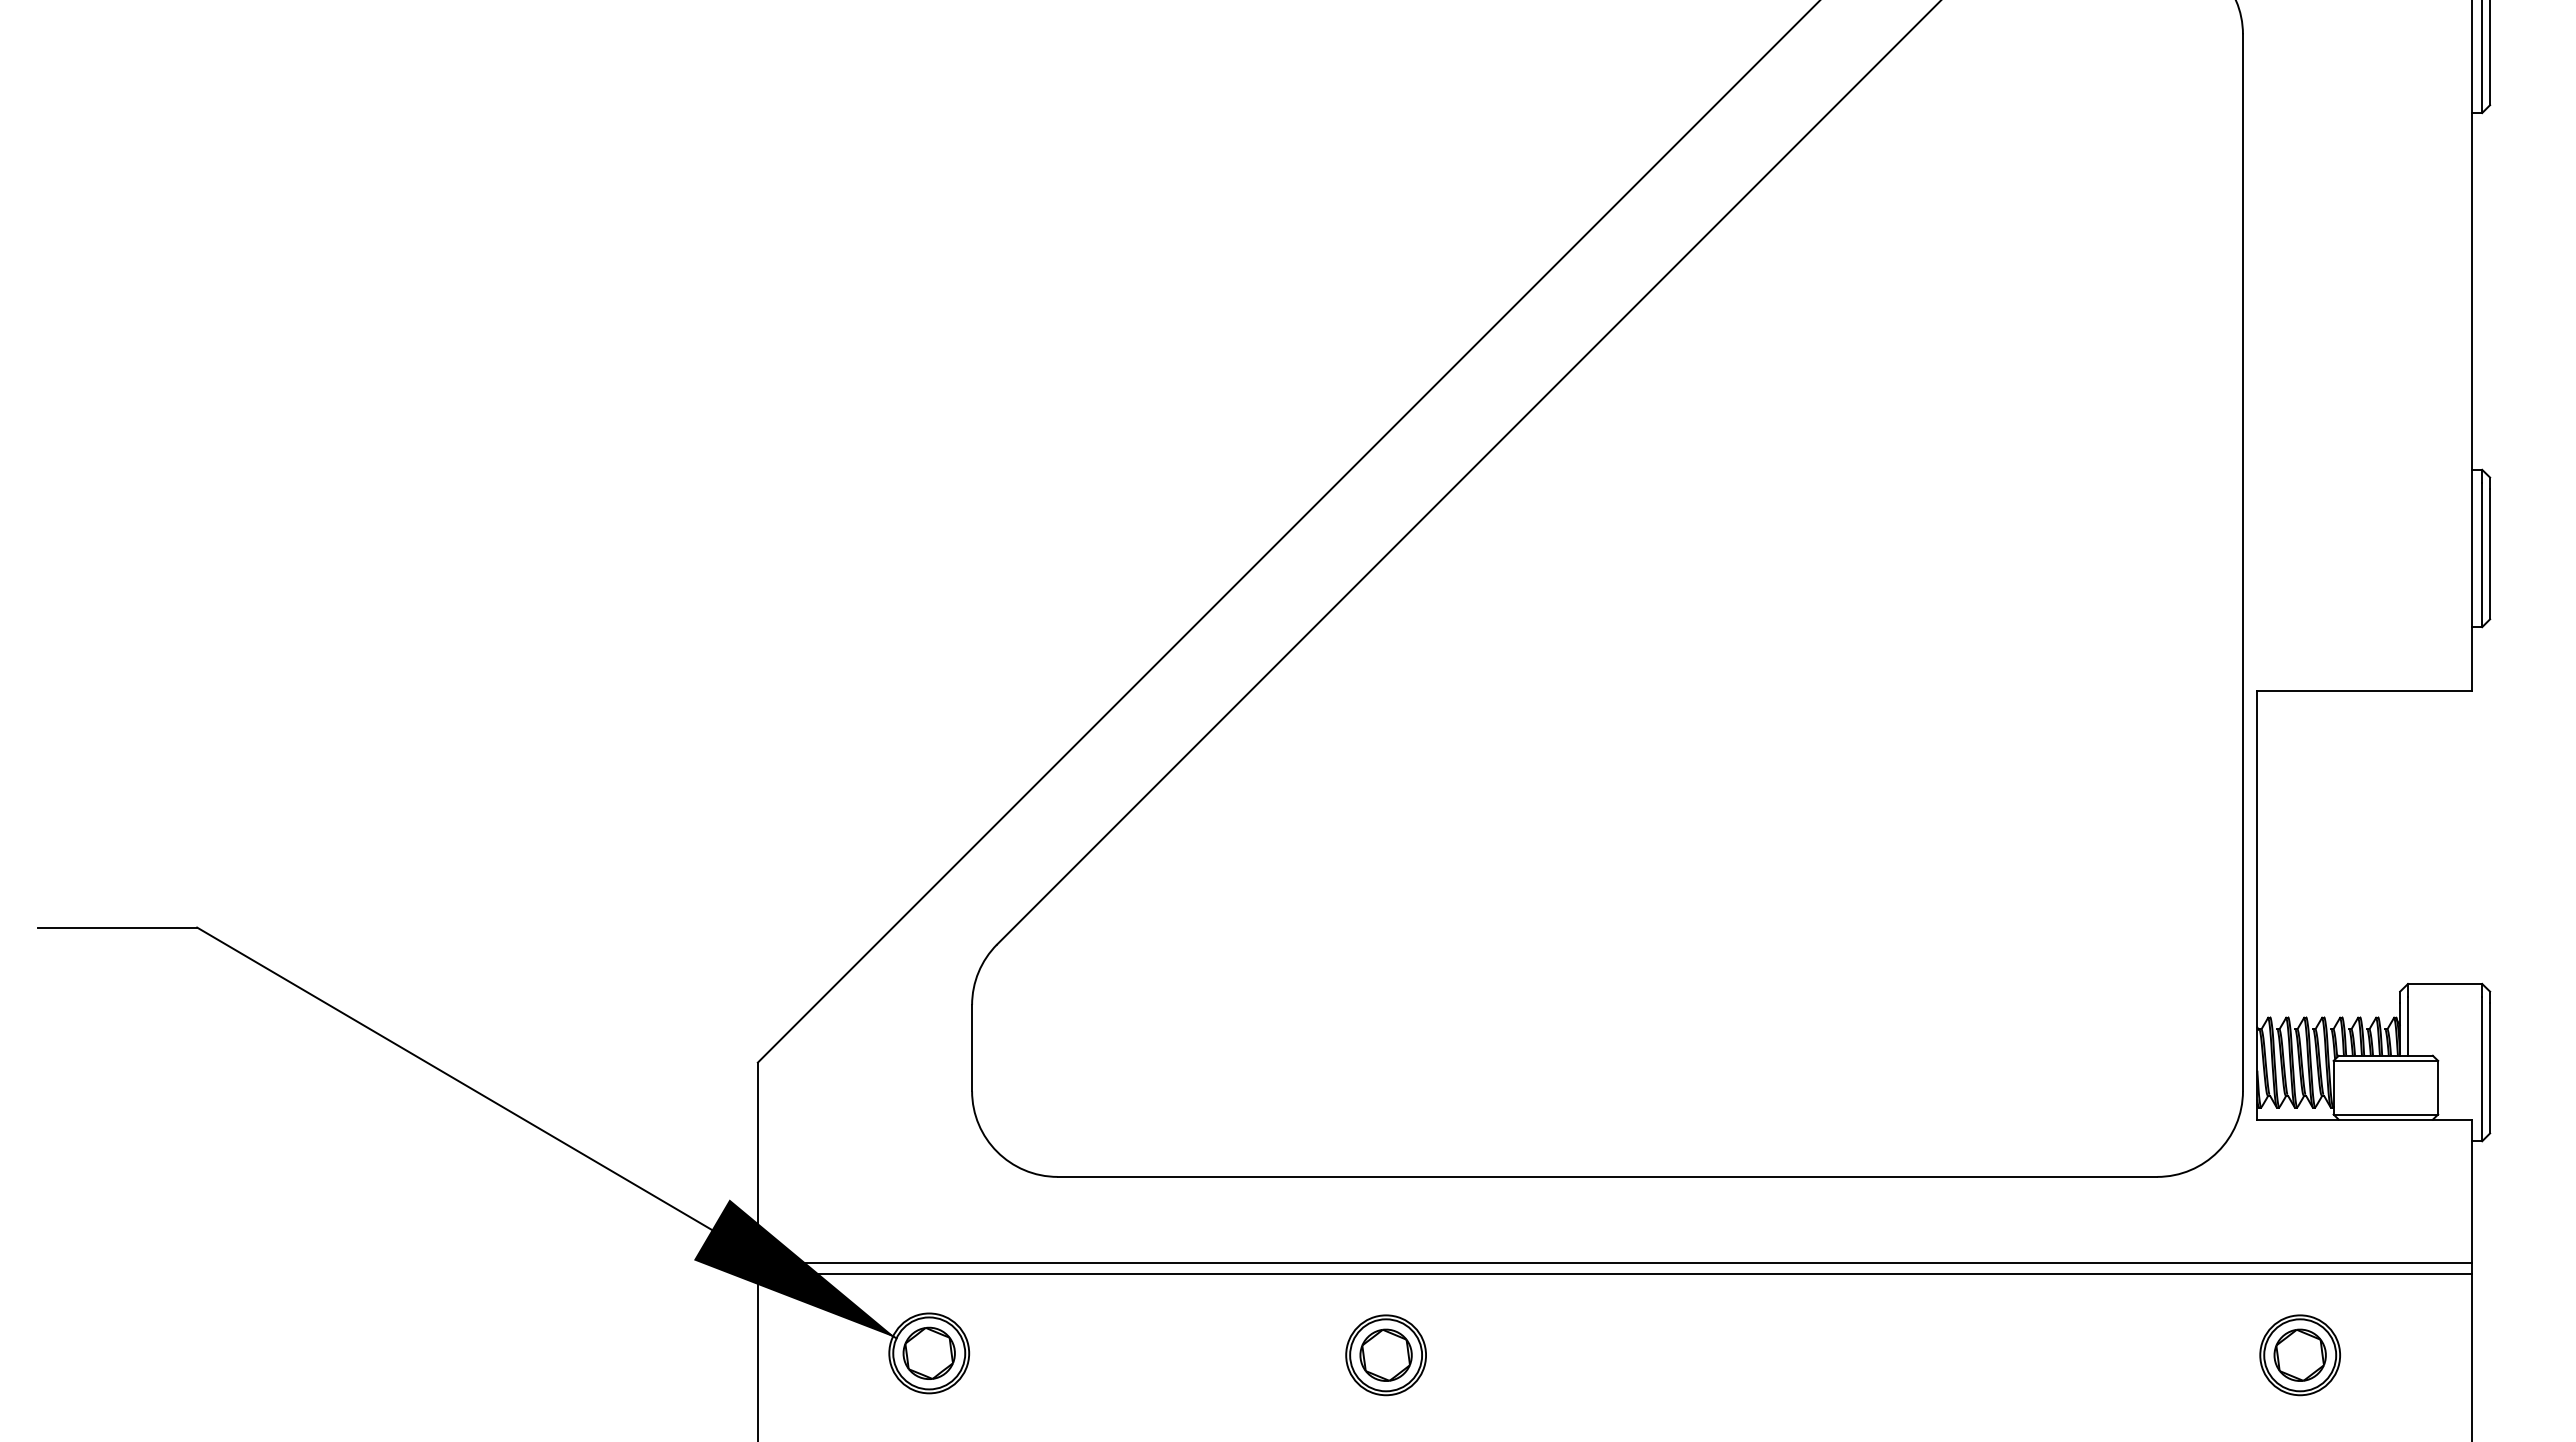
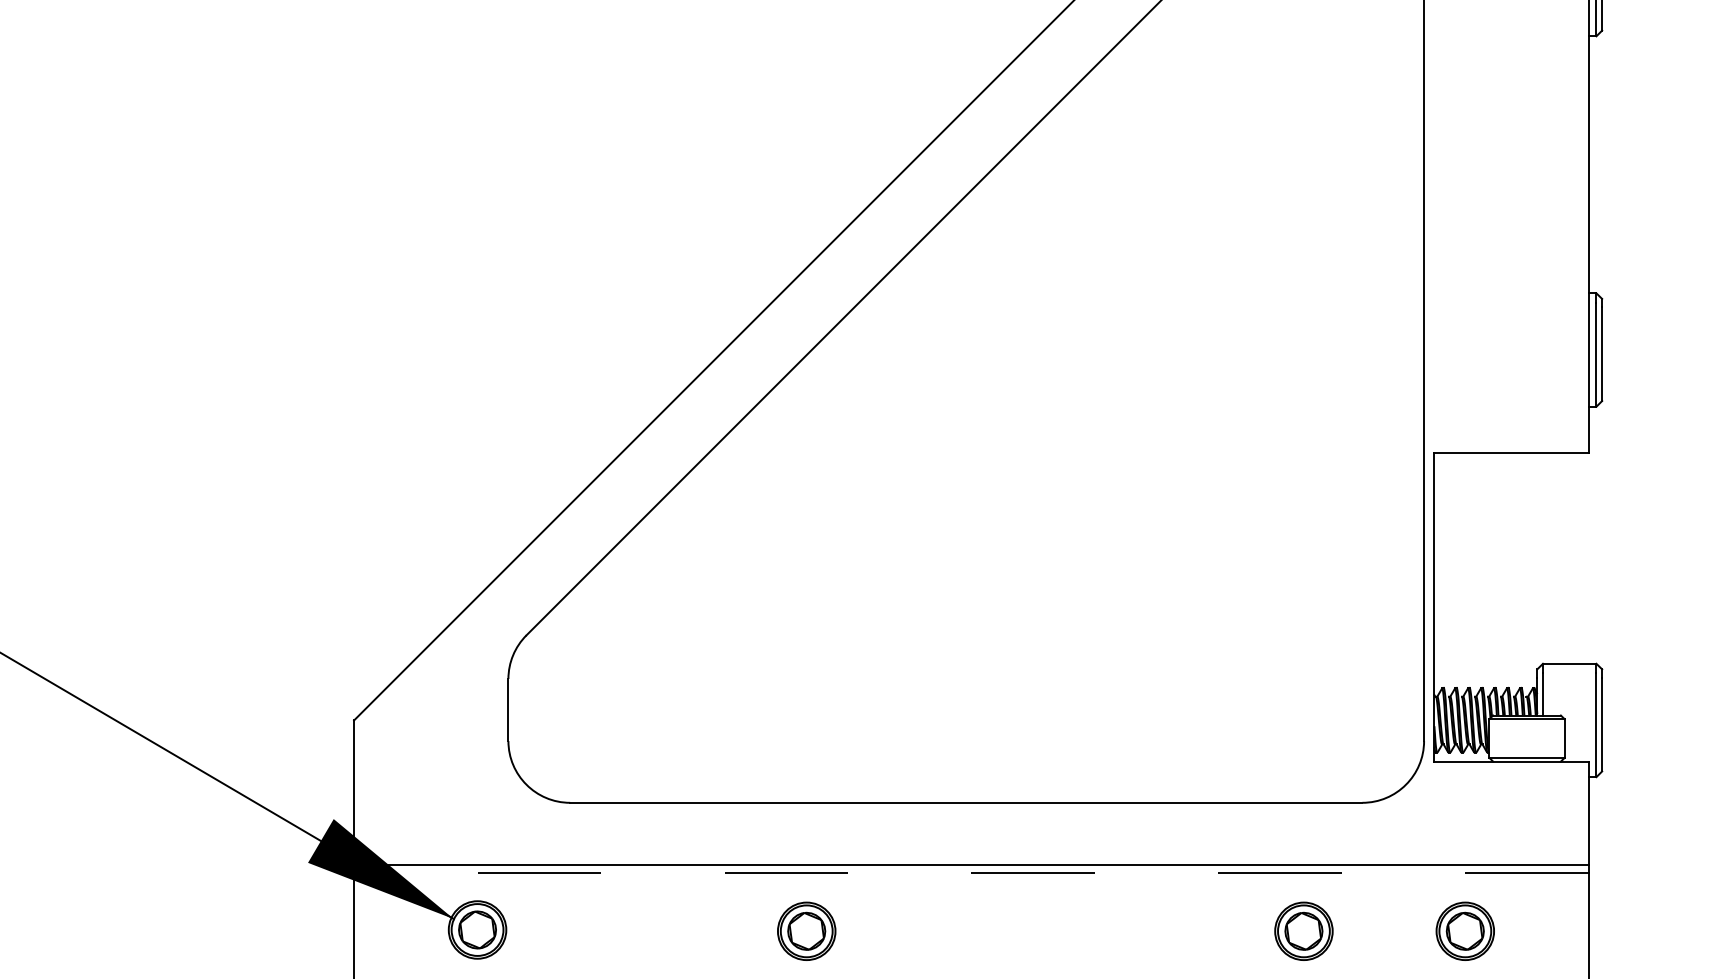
line: (1614, 1273) -> (971, 872), solid -> dashed
part: (2075, 1355) -> (1303, 931), added

